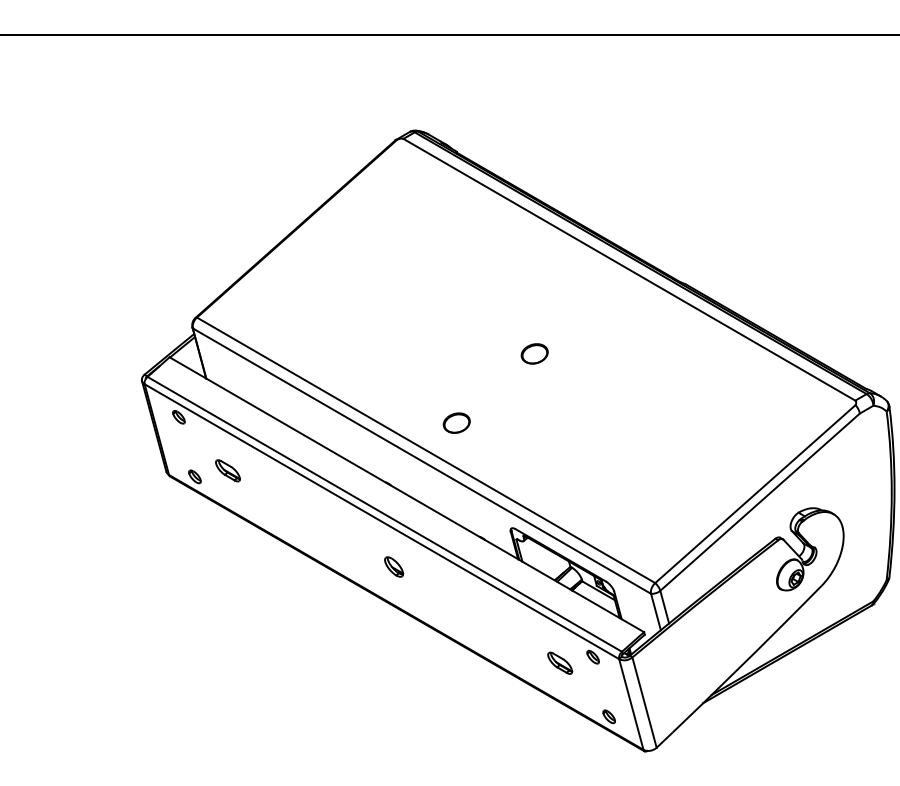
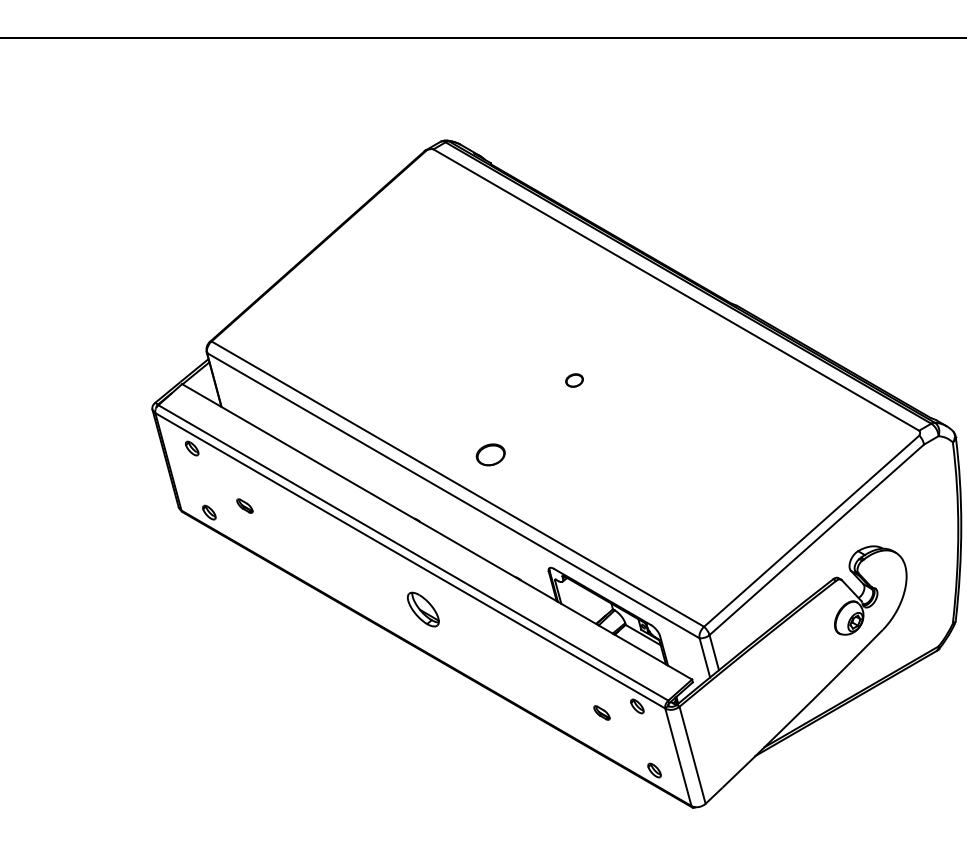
part: (534, 353) -> (574, 380), size x0.6
part: (227, 470) -> (244, 505), size x0.6
part: (394, 566) -> (423, 609), size x1.6
part: (559, 662) -> (601, 712), size x0.6

